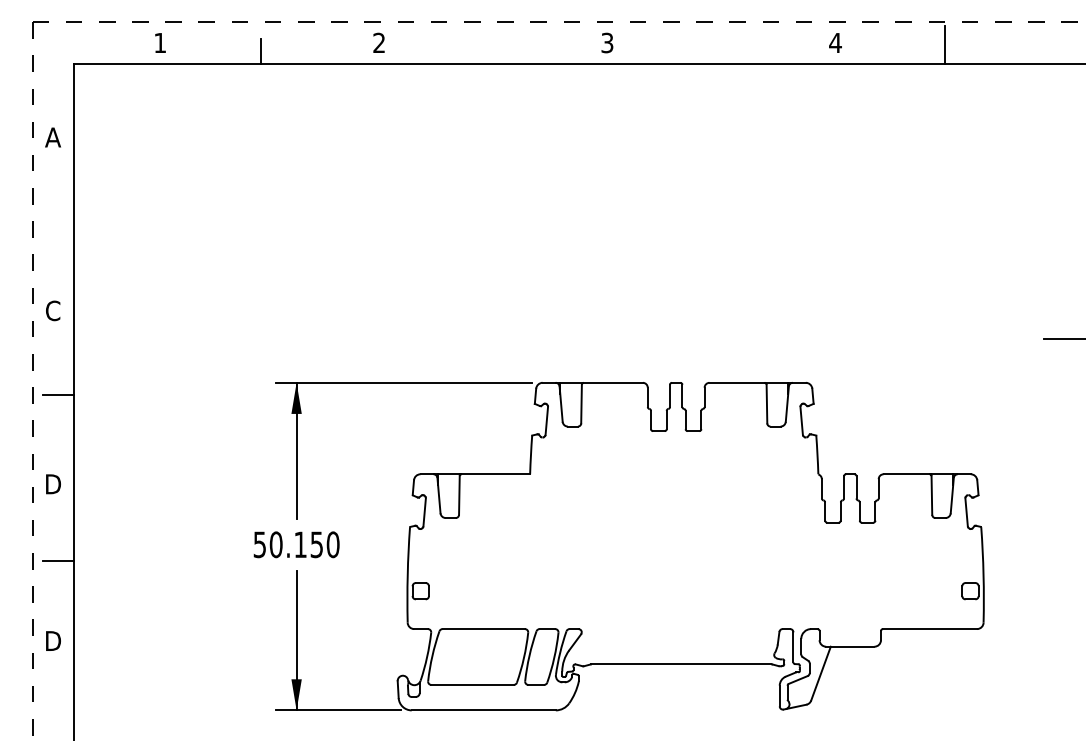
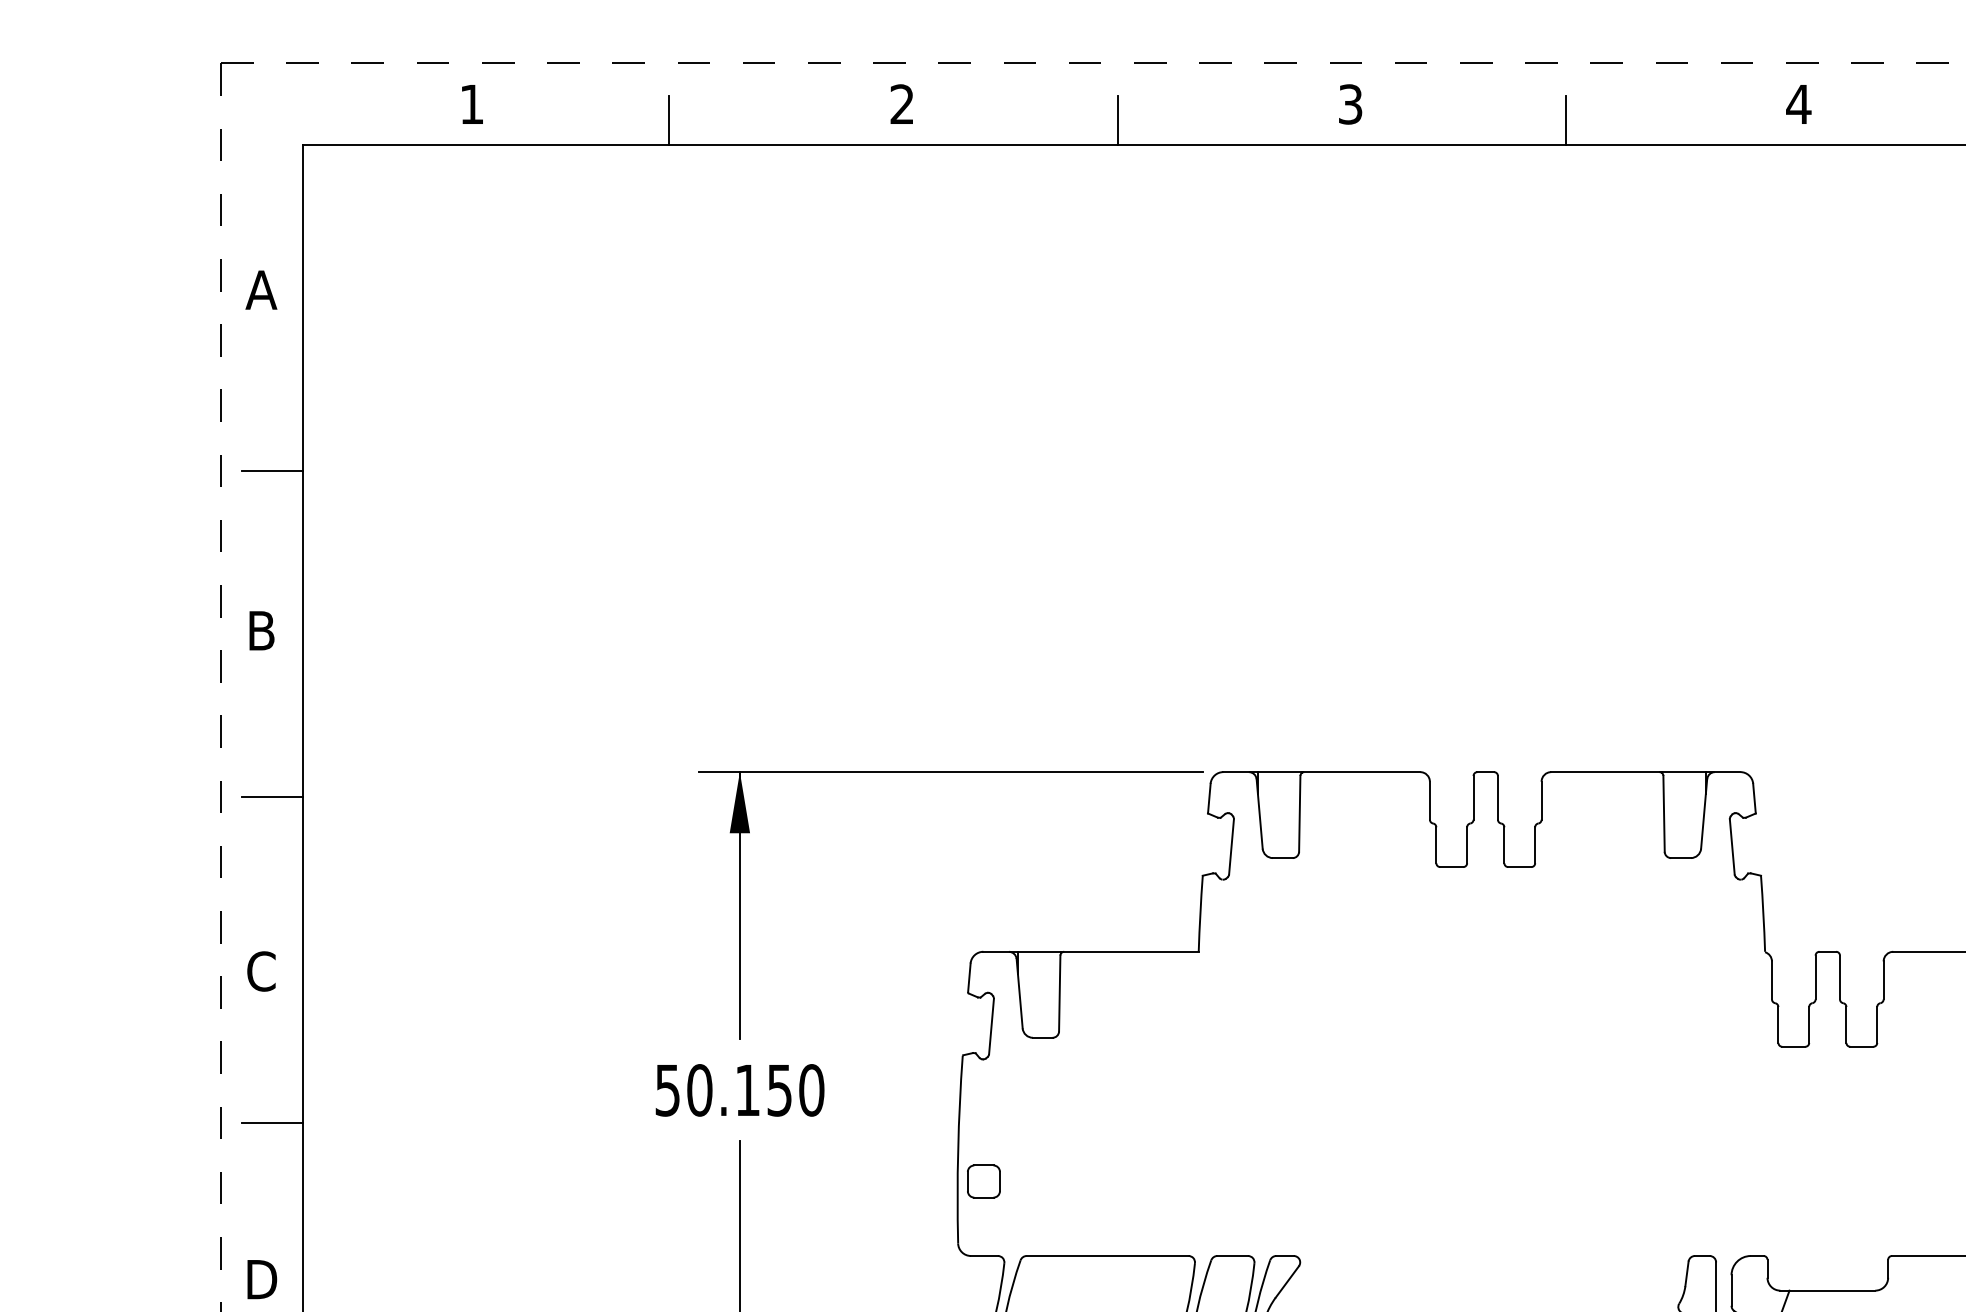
line: (488, 50) -> (1116, 119), added
line: (716, 50) -> (1564, 119), added
line: (58, 229) -> (272, 470), added
text: (53, 310) -> (262, 630), C -> B
text: (53, 484) -> (262, 971), D -> C

